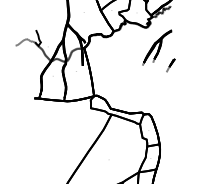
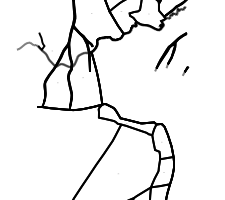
part: (170, 65) -> (185, 71), size x0.62

